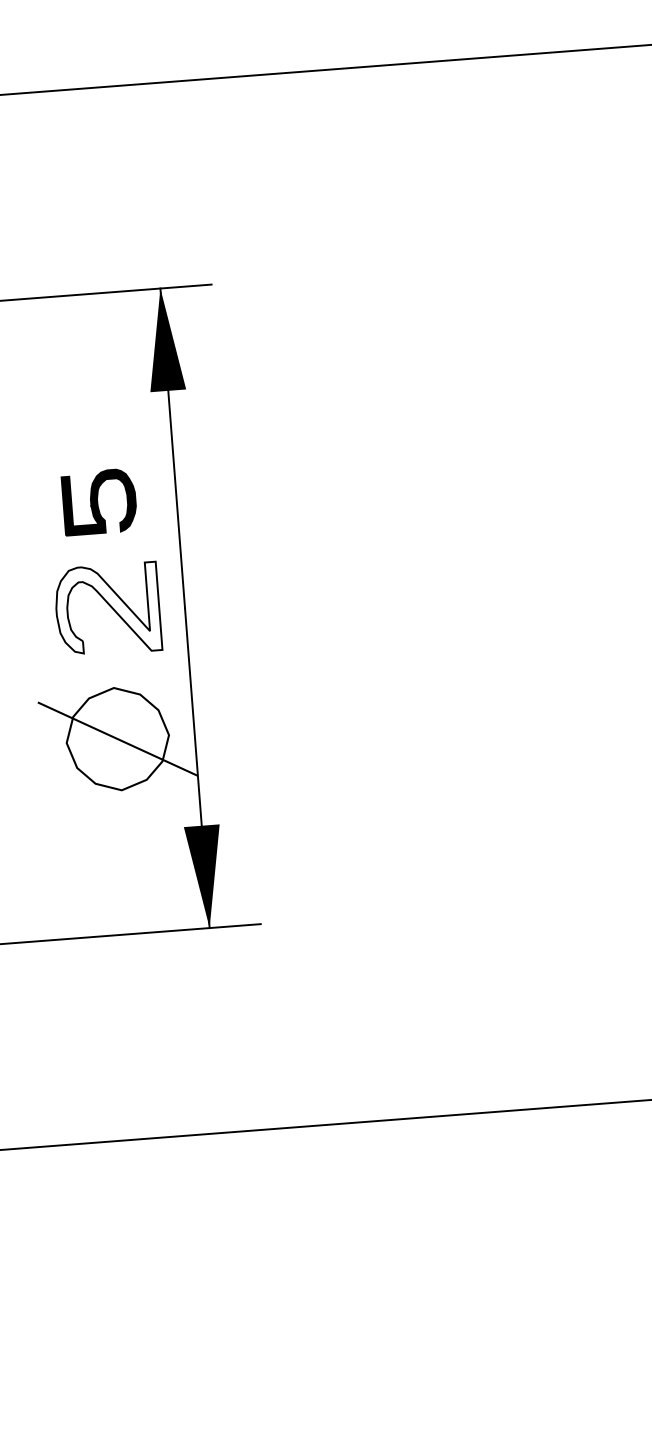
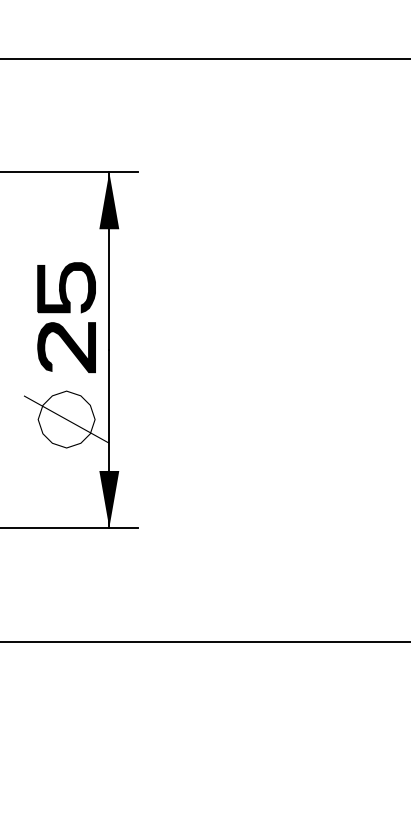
part: (99, 501) -> (66, 287), size x1.43
fill: (107, 609) -> (66, 347), added

